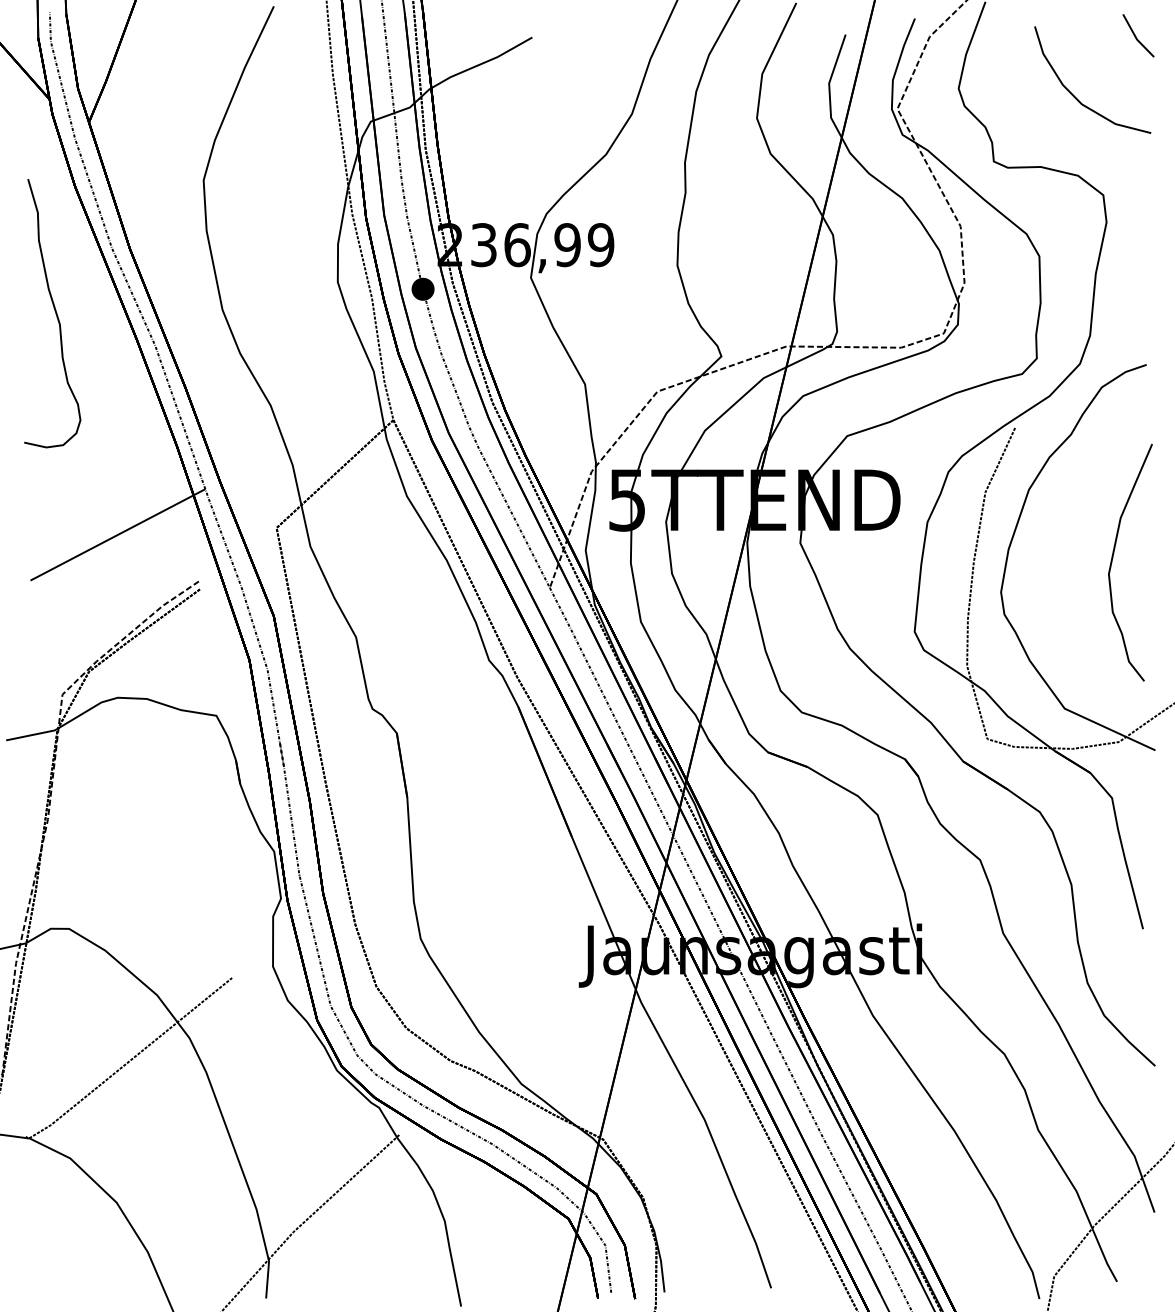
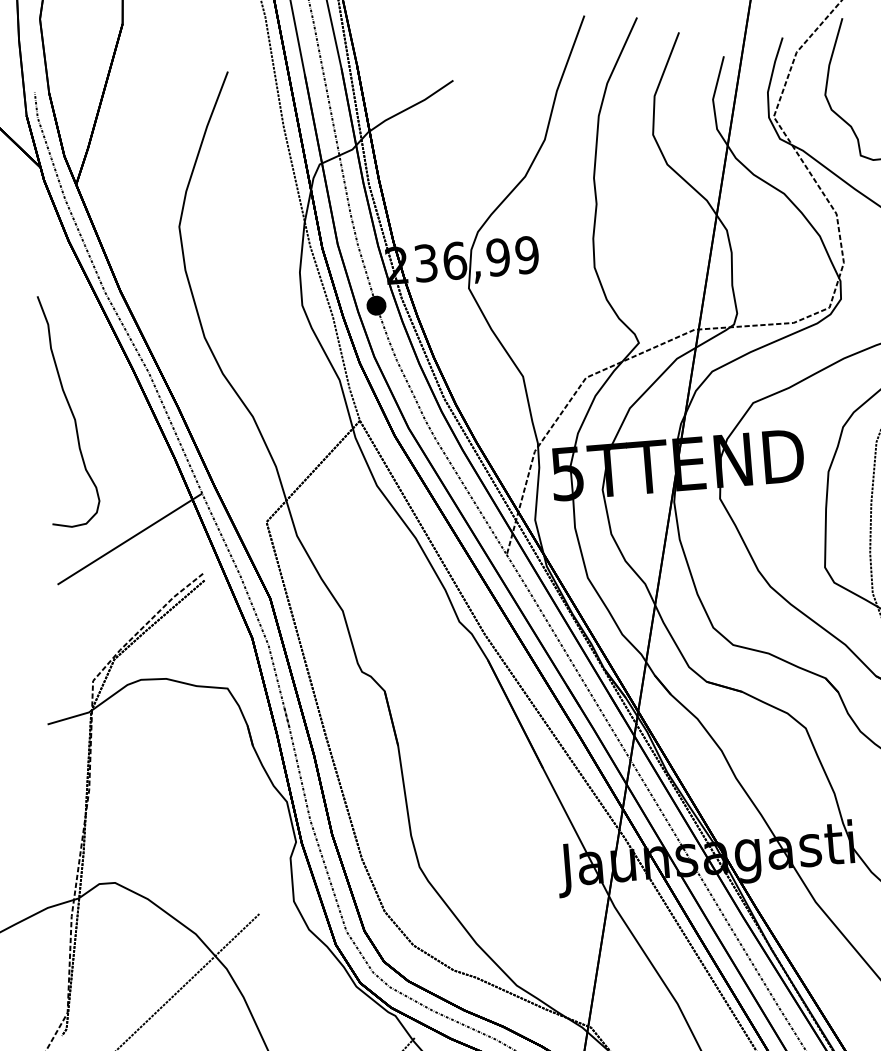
curve: (54, 311) -> (69, 408), moved

